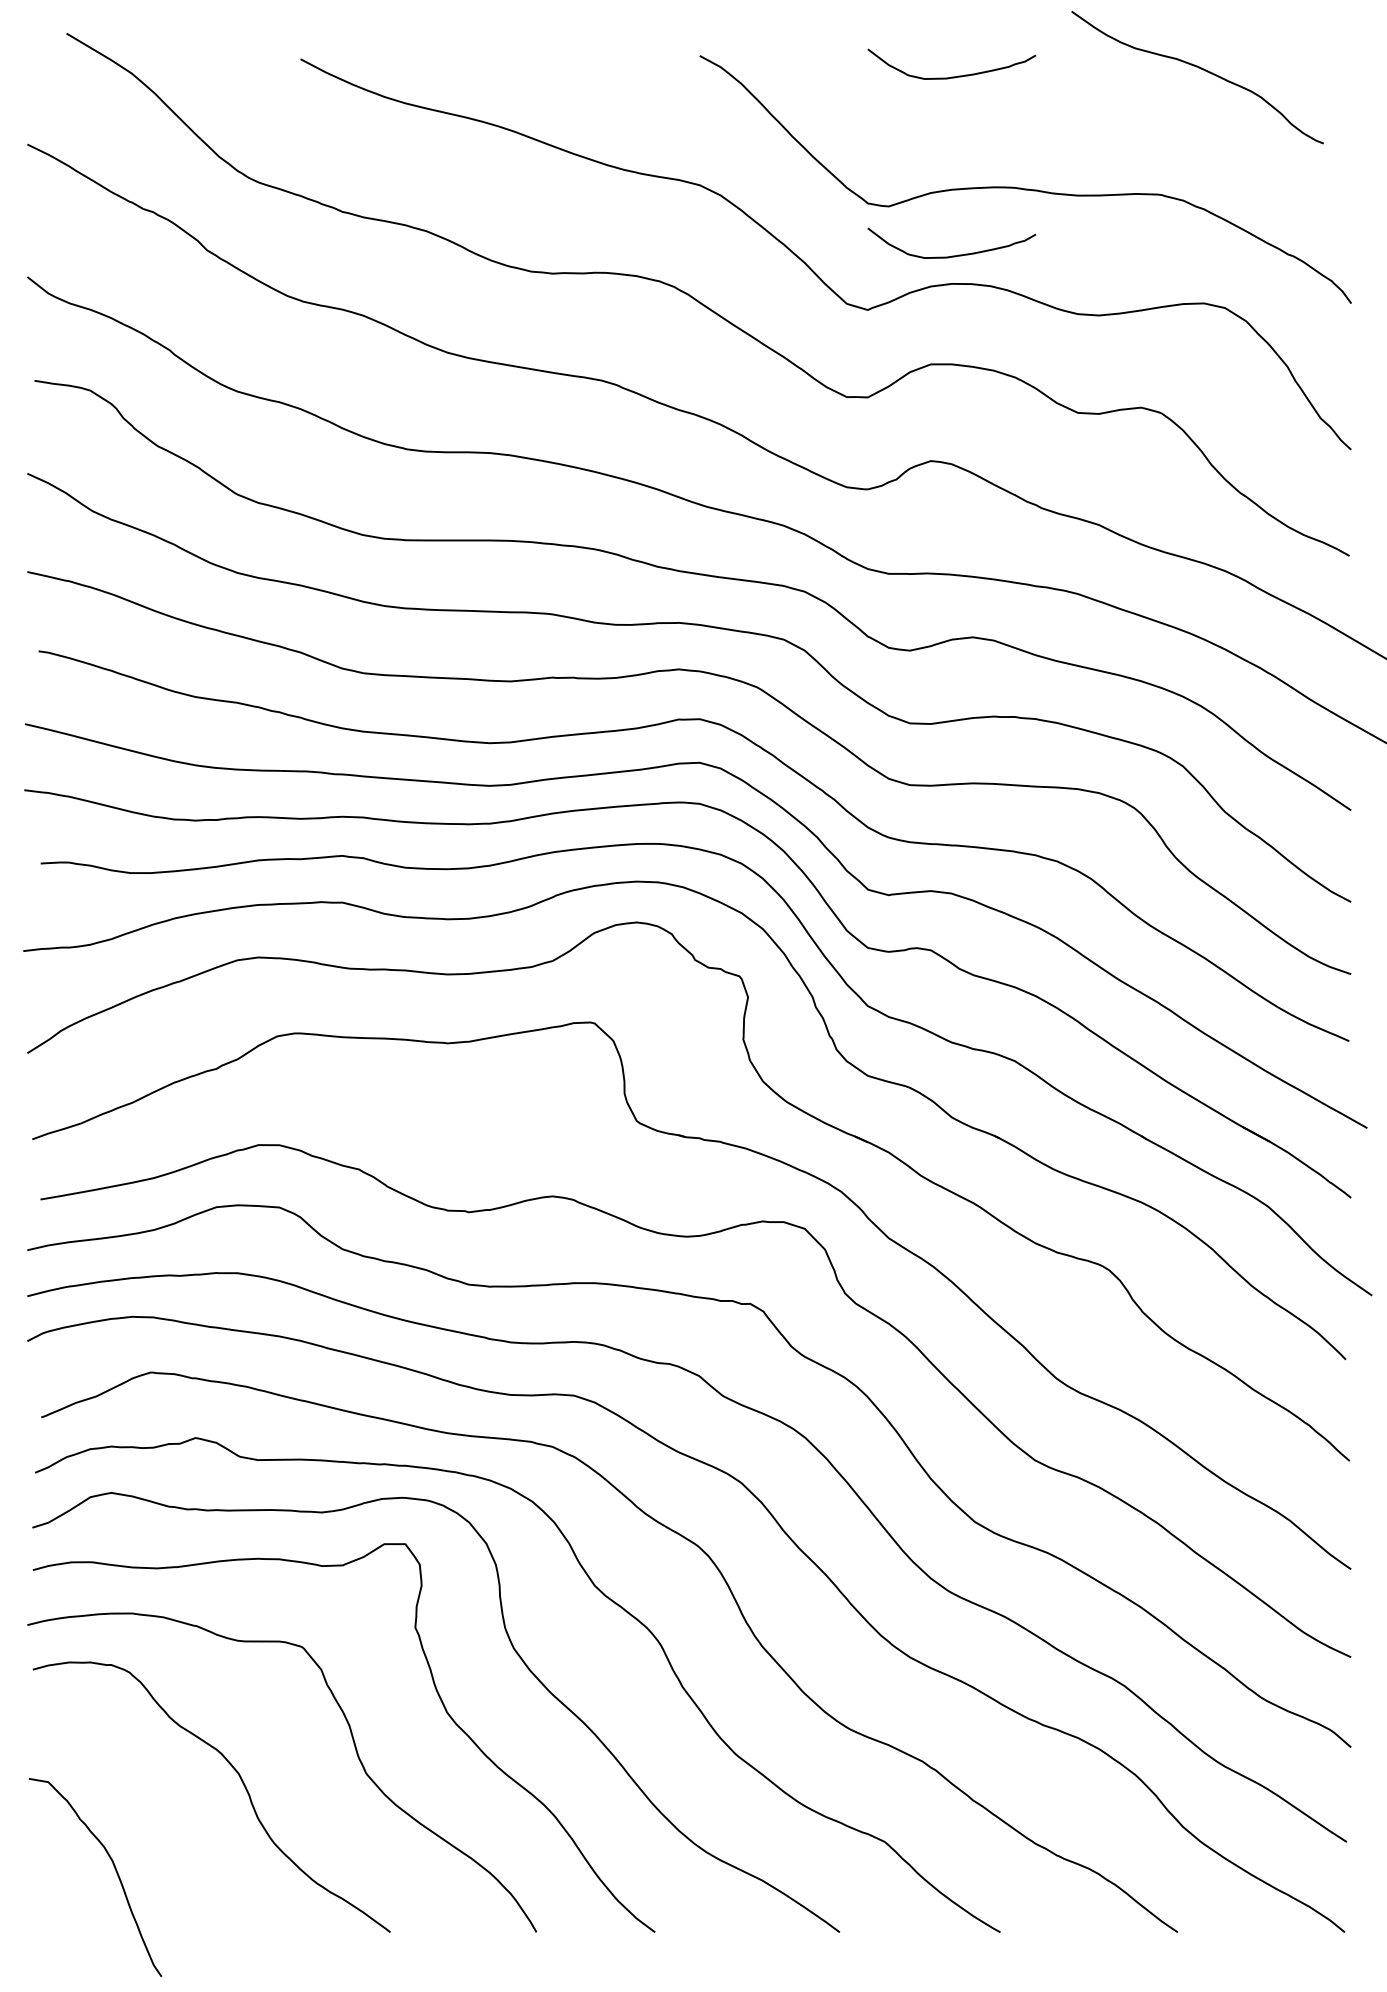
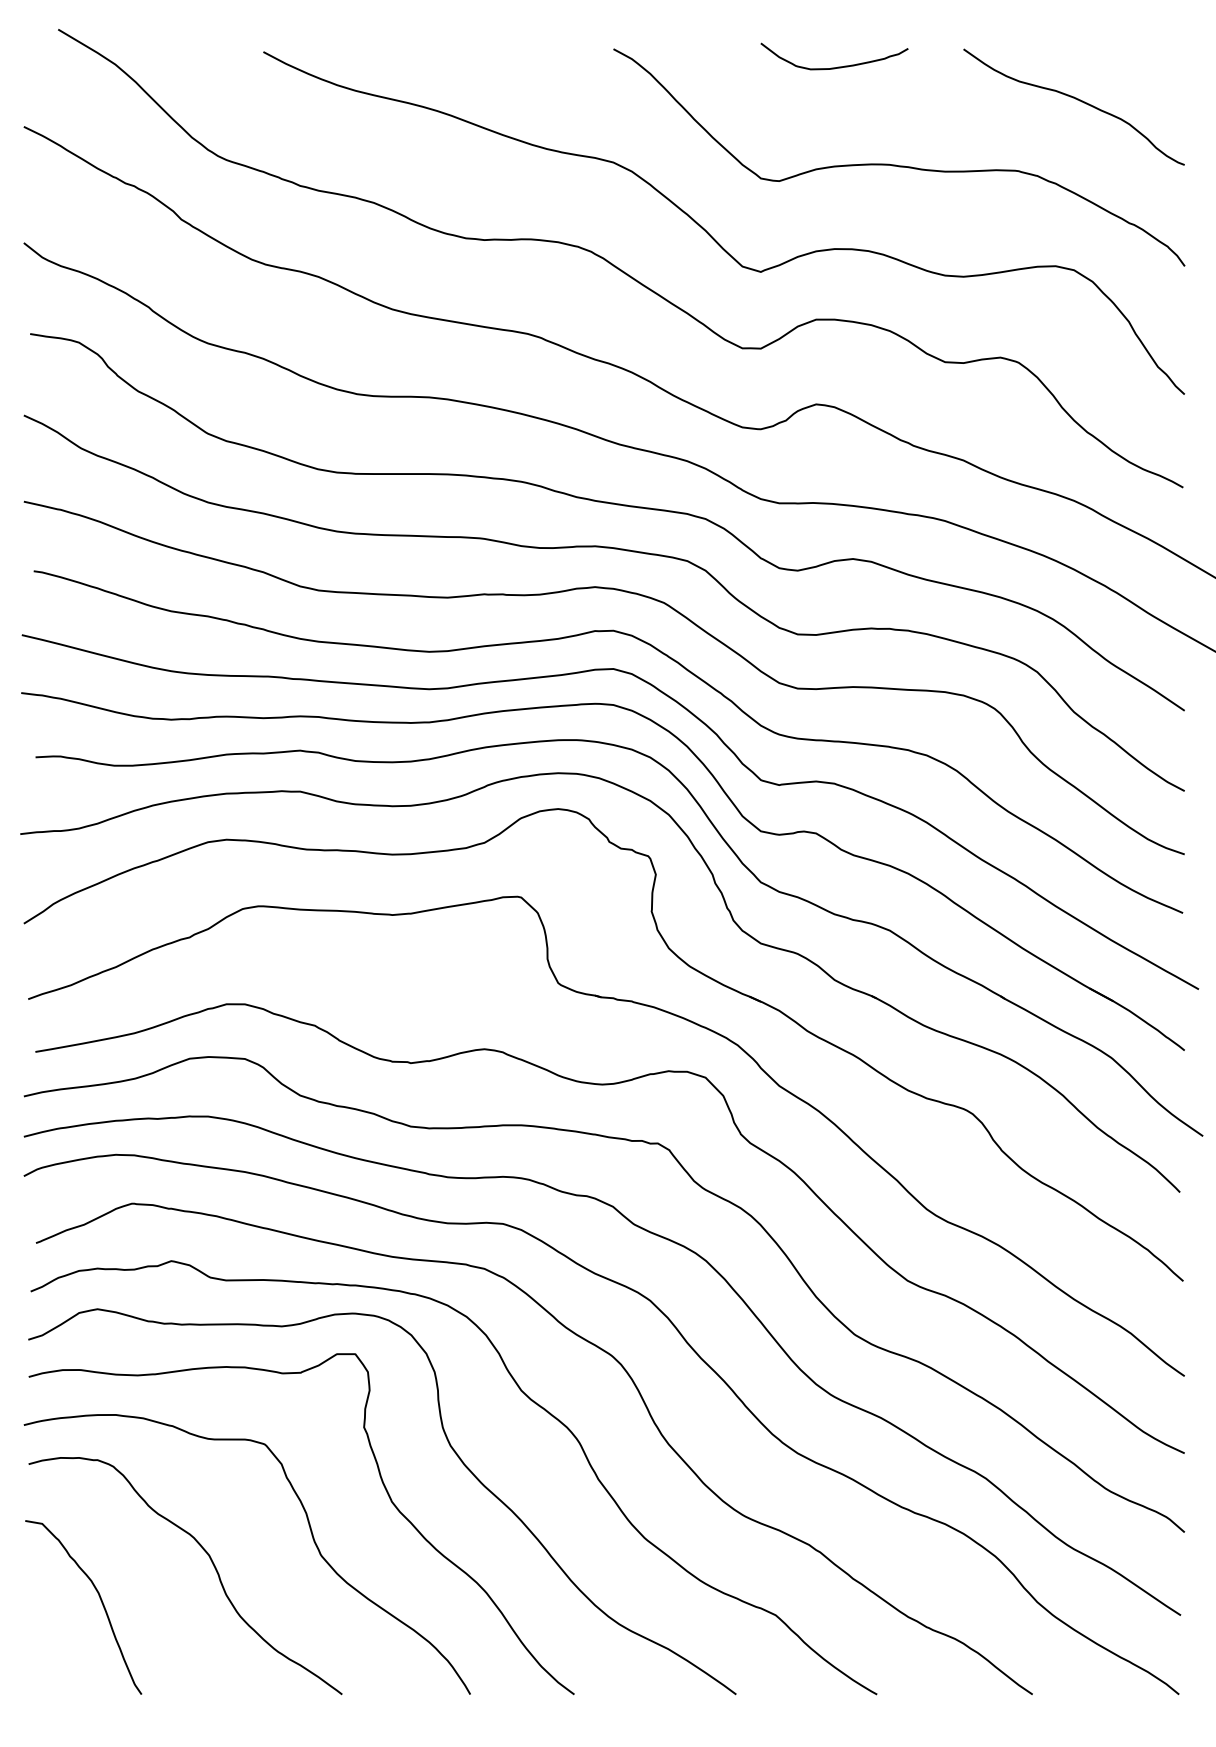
curve: (1201, 69) -> (1077, 100), moved
curve: (955, 254) -> (837, 223), removed
curve: (113, 1867) -> (99, 1598), moved

